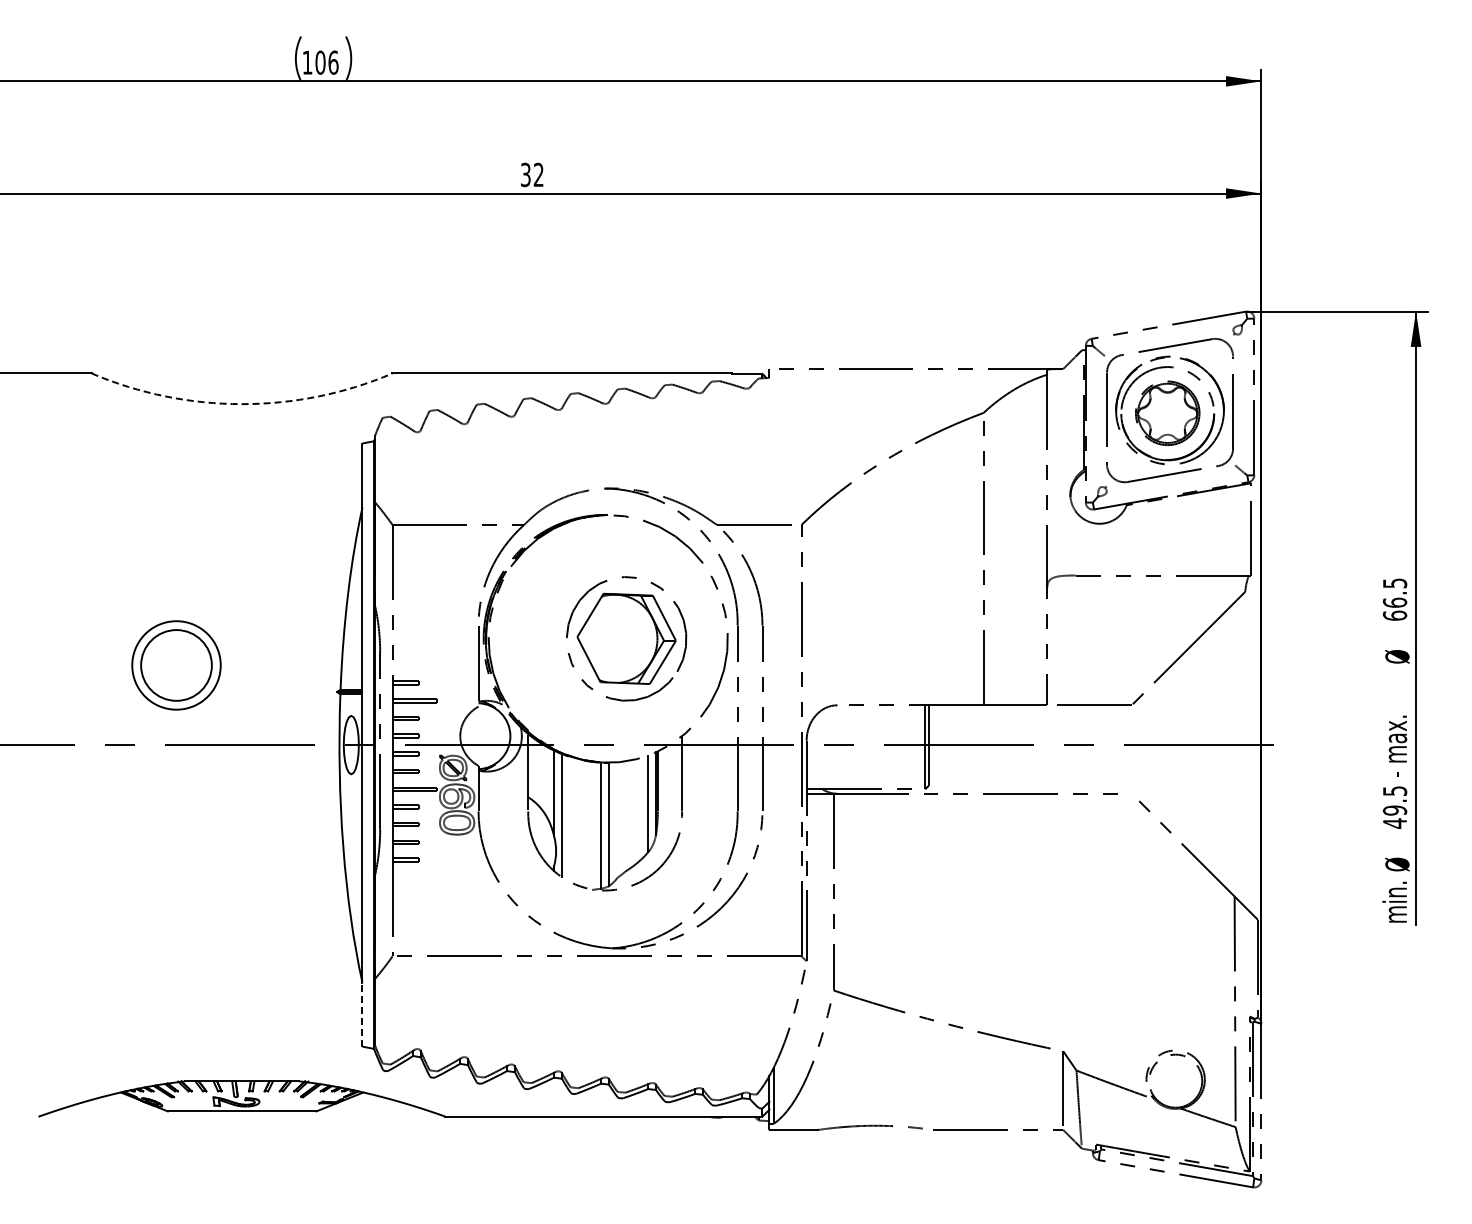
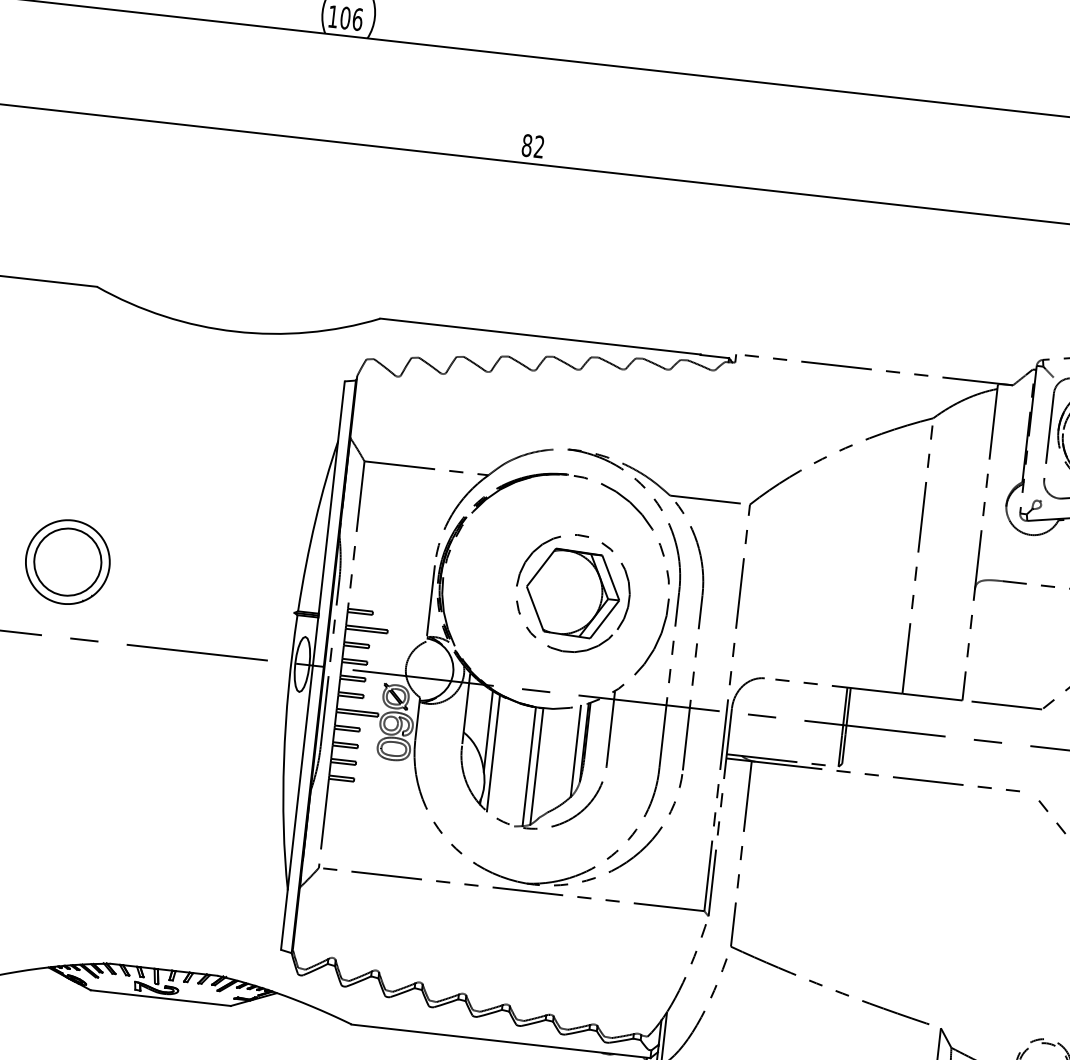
text: (525, 174) -> (526, 145), 32 -> 82
arc: (242, 404) -> (235, 331), dashed -> solid
part: (176, 665) -> (67, 562), moved
line: (362, 1014) -> (284, 919), dashed -> solid

